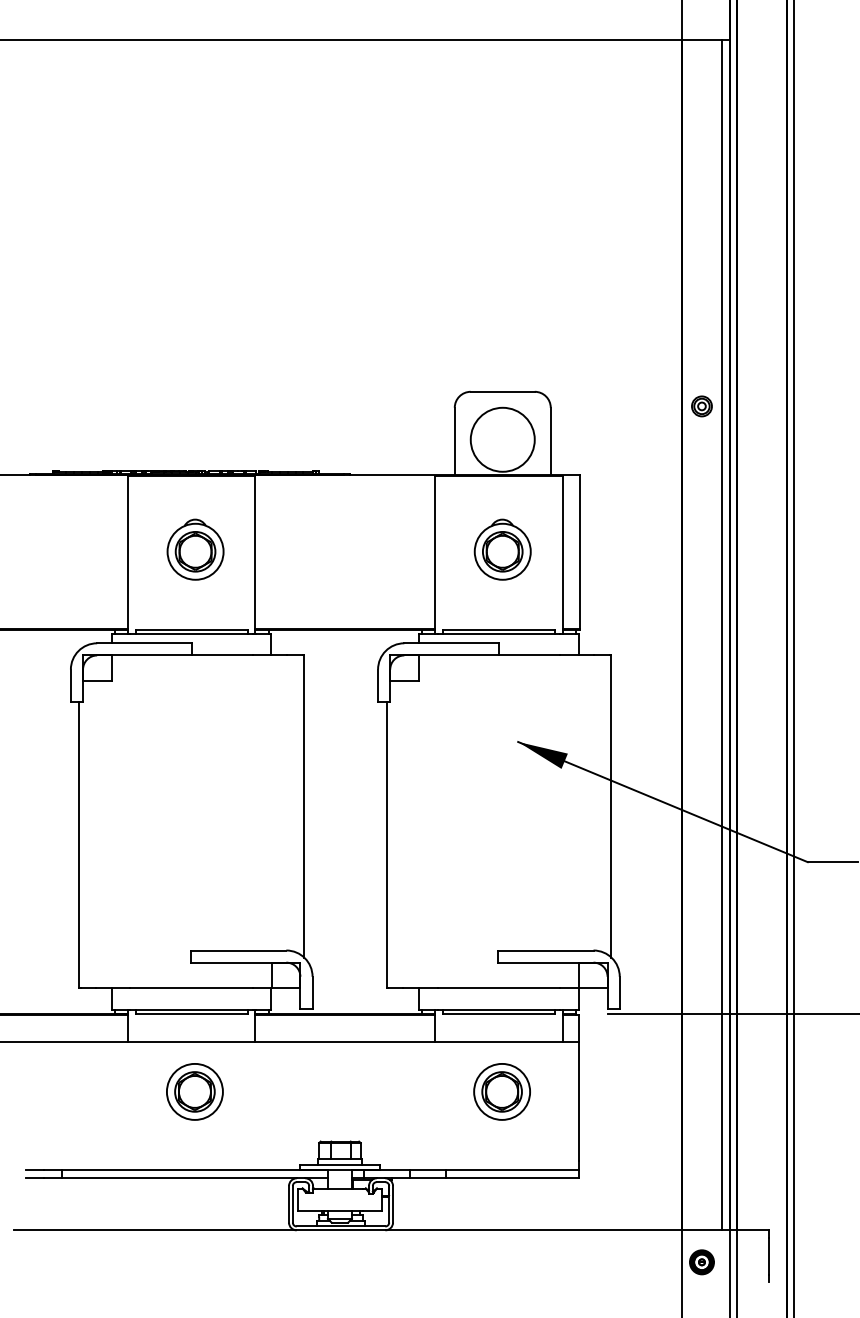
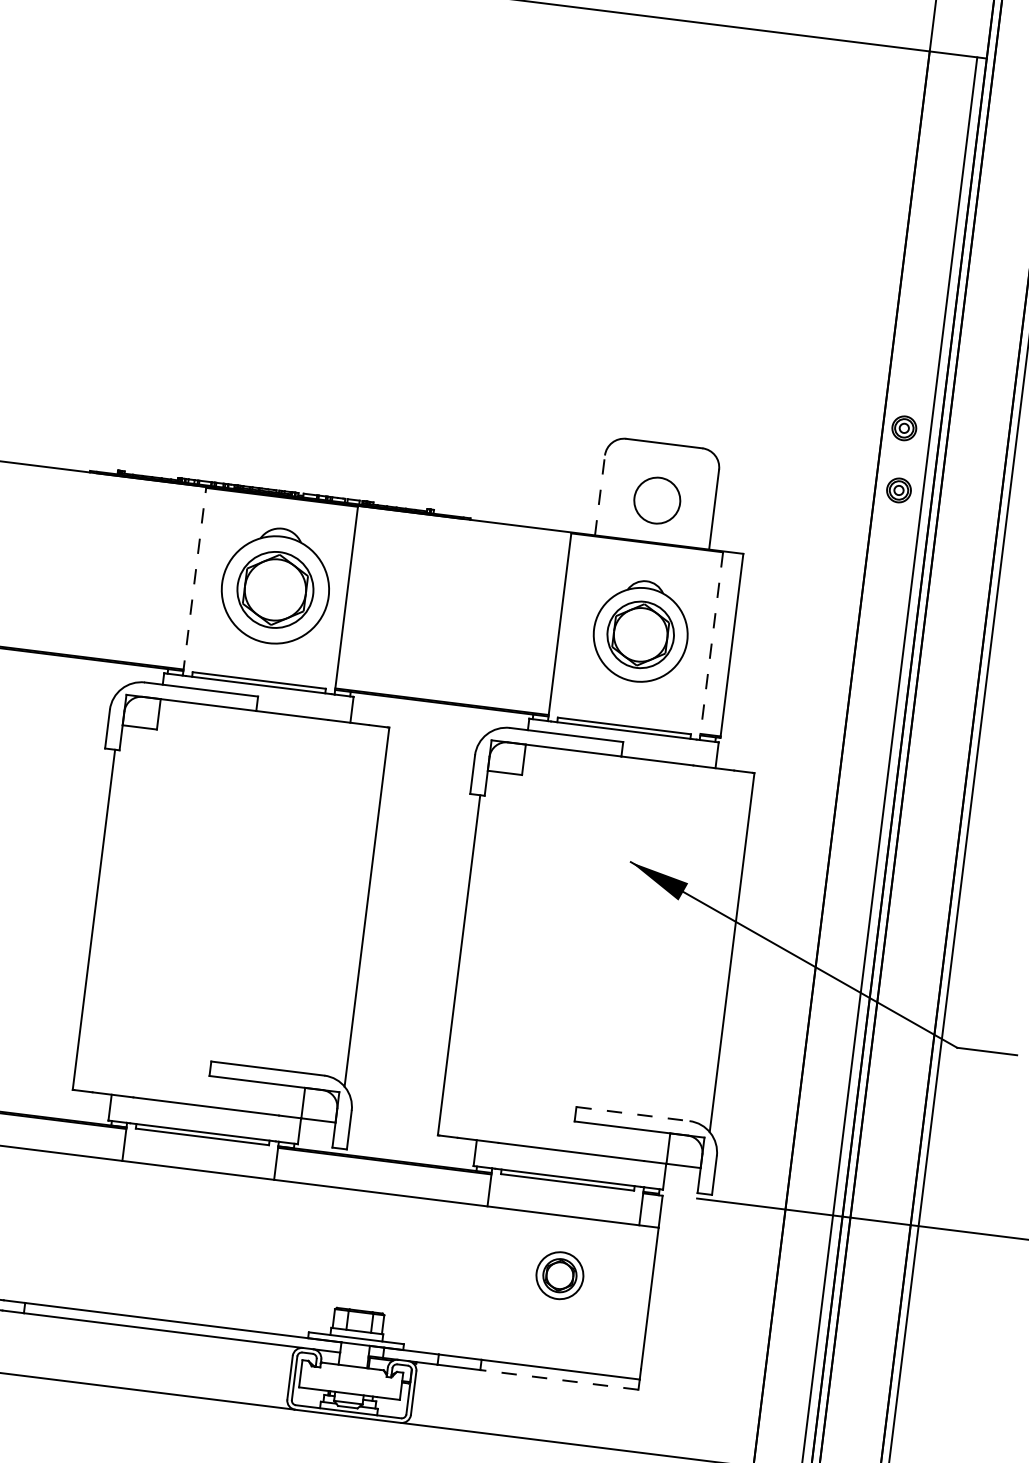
part: (699, 354) -> (903, 428), added
circle: (502, 439) -> (657, 500), size x0.6
line: (454, 441) -> (599, 495), solid -> dashed
part: (195, 549) -> (275, 585), size x1.6
part: (502, 549) -> (640, 630), size x1.4
line: (127, 554) -> (194, 581), solid -> dashed
line: (562, 554) -> (711, 645), solid -> dashed
line: (545, 950) -> (632, 1113), solid -> dashed
part: (194, 1091) -> (194, 1229), removed
part: (501, 1091) -> (559, 1275), size x0.7
line: (512, 1178) -> (559, 1380), solid -> dashed

